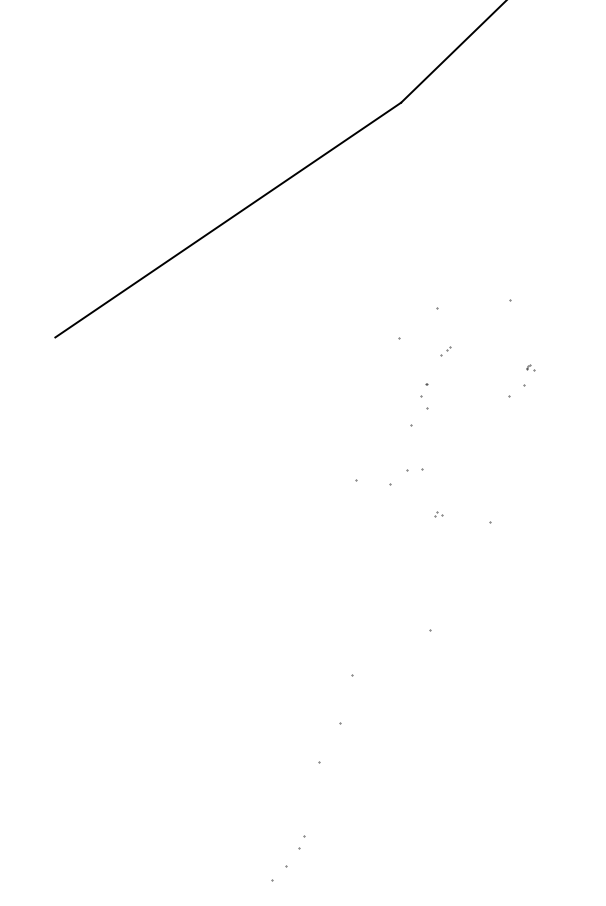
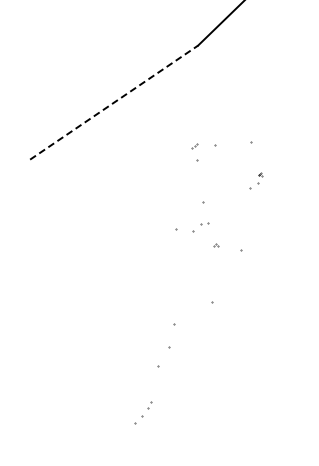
line: (229, 219) -> (114, 102), solid -> dashed
part: (445, 351) -> (194, 146), moved
part: (424, 396) -> (209, 188), removed

